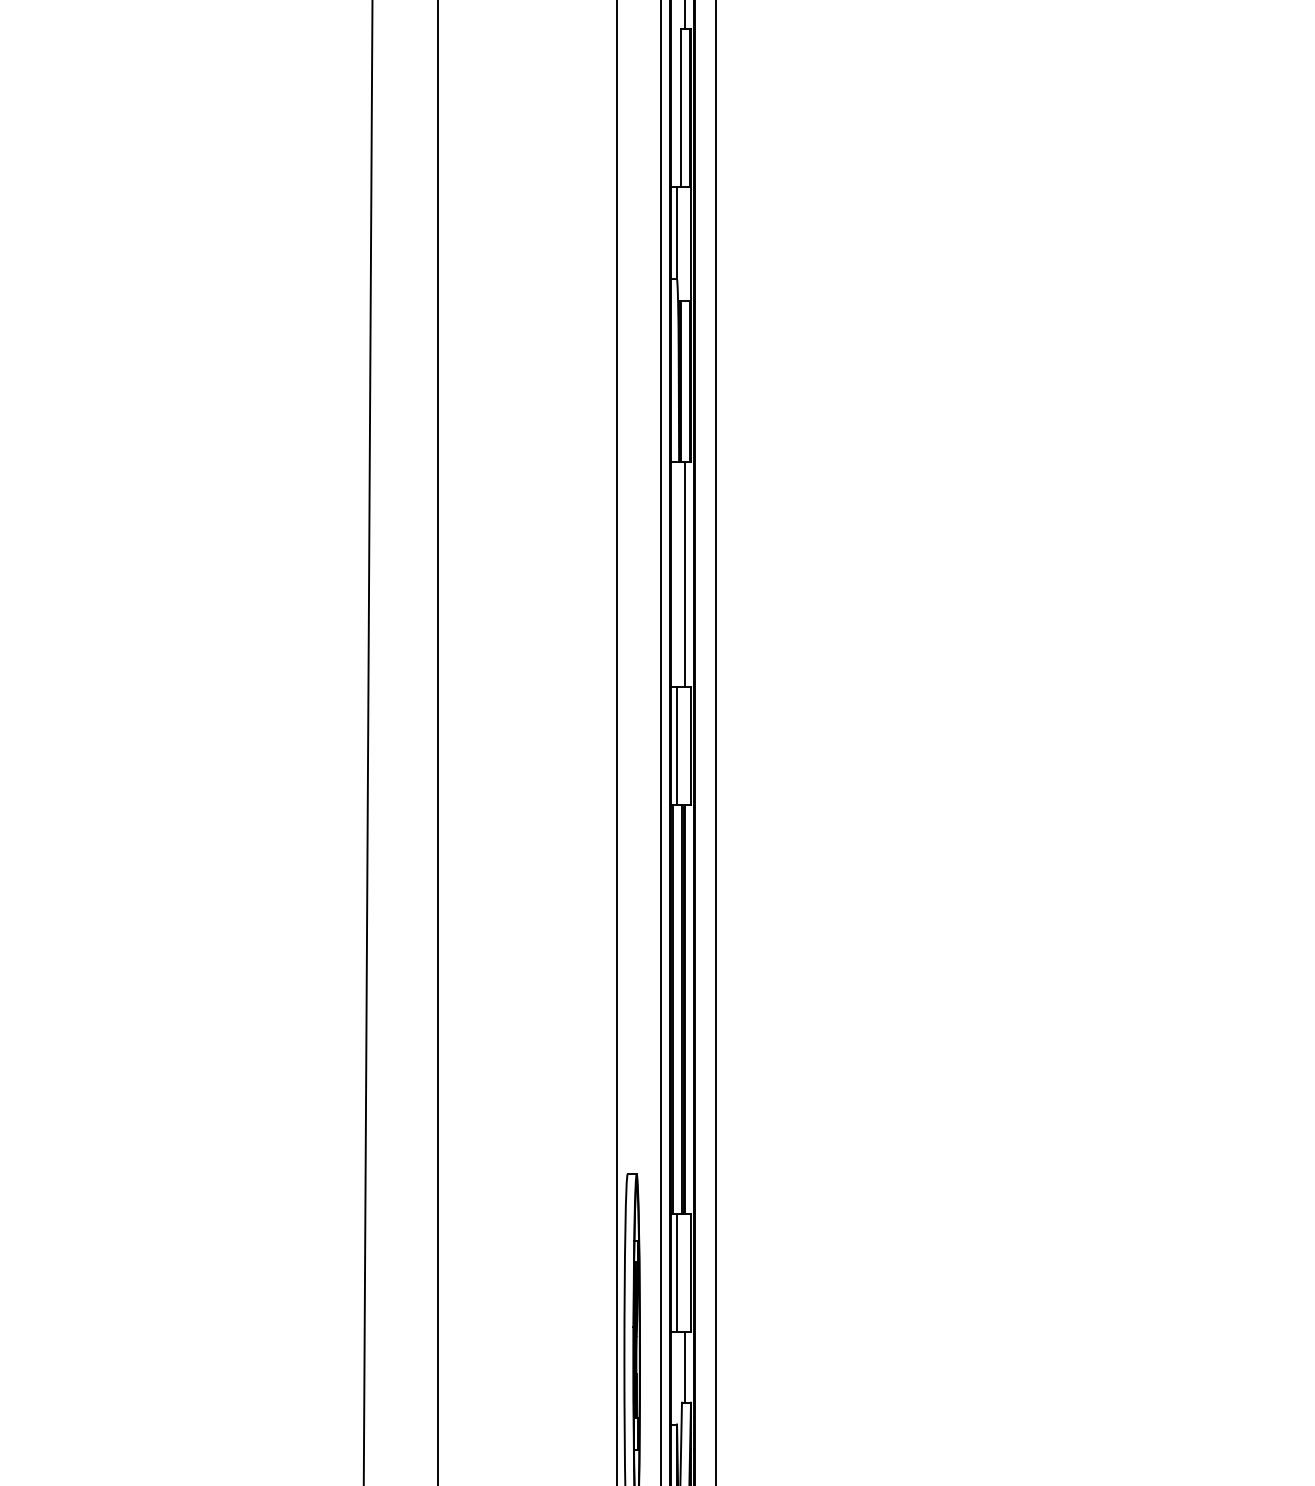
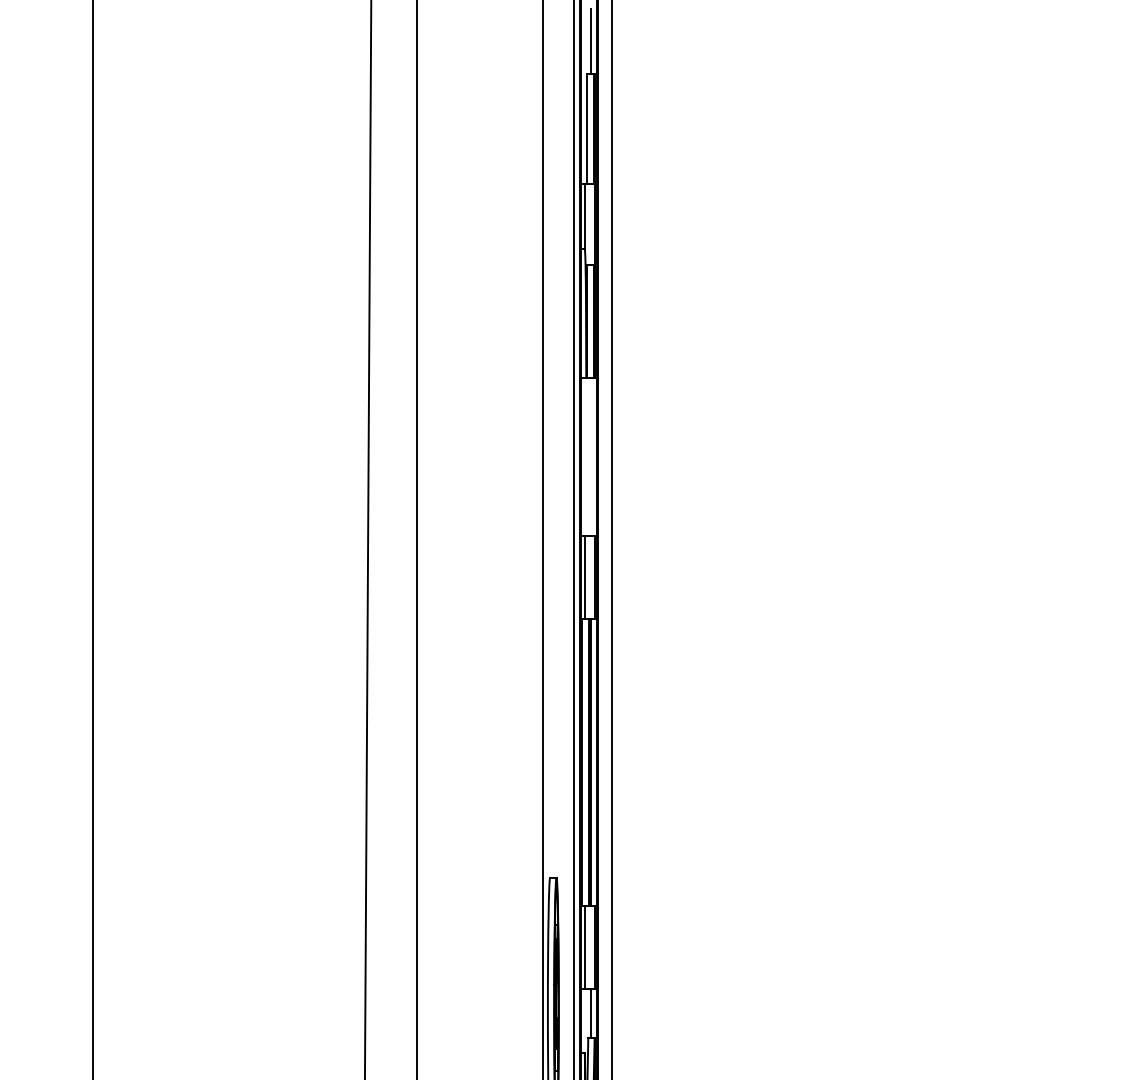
line: (685, 574) -> (590, 456), removed

